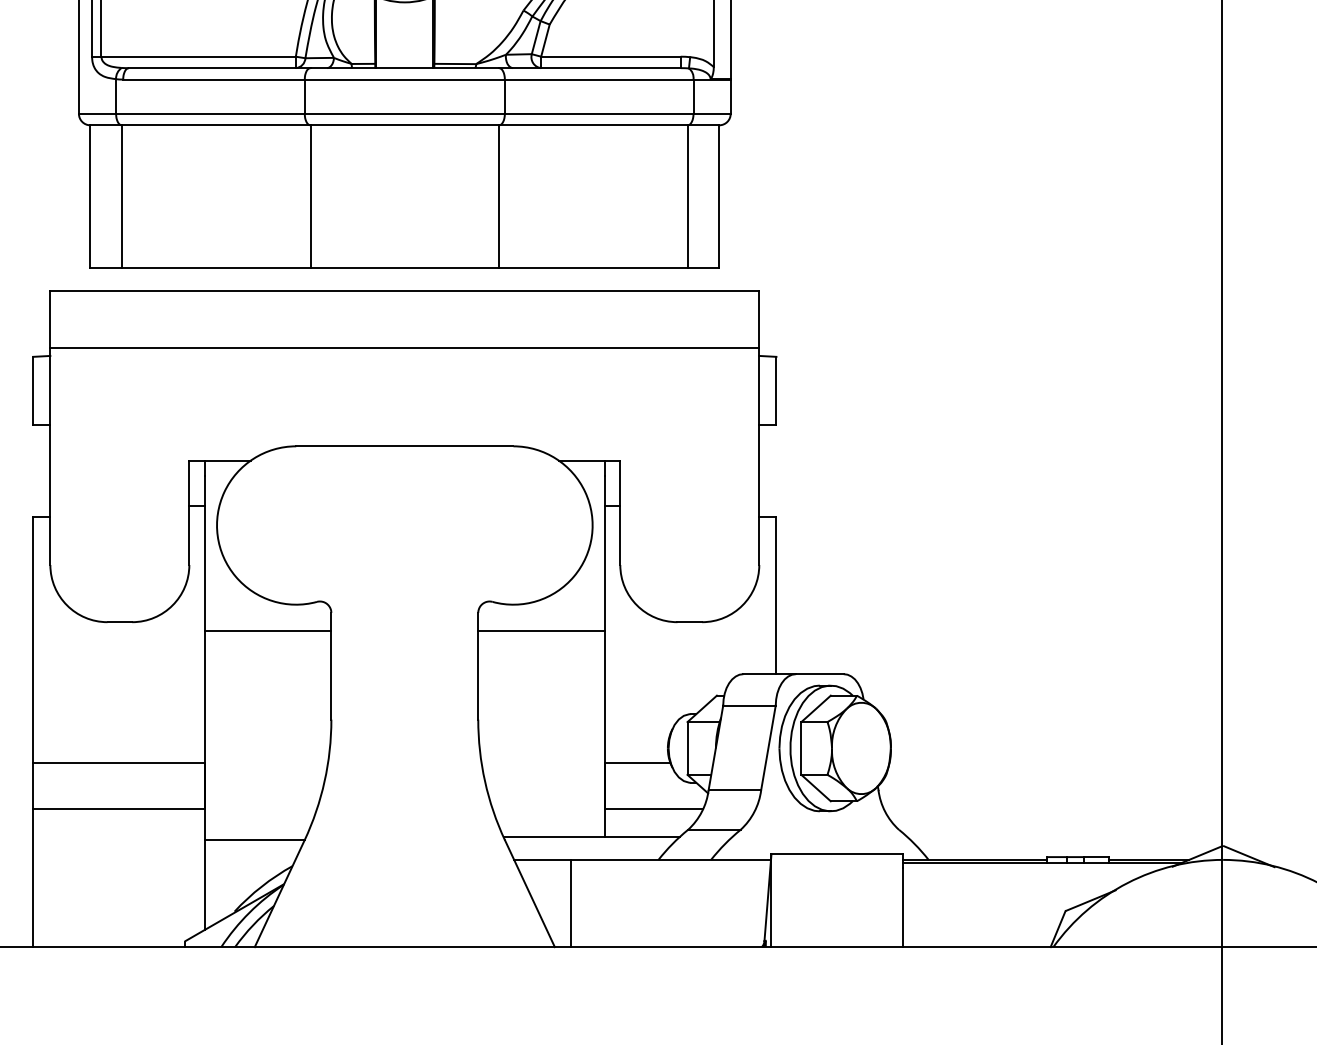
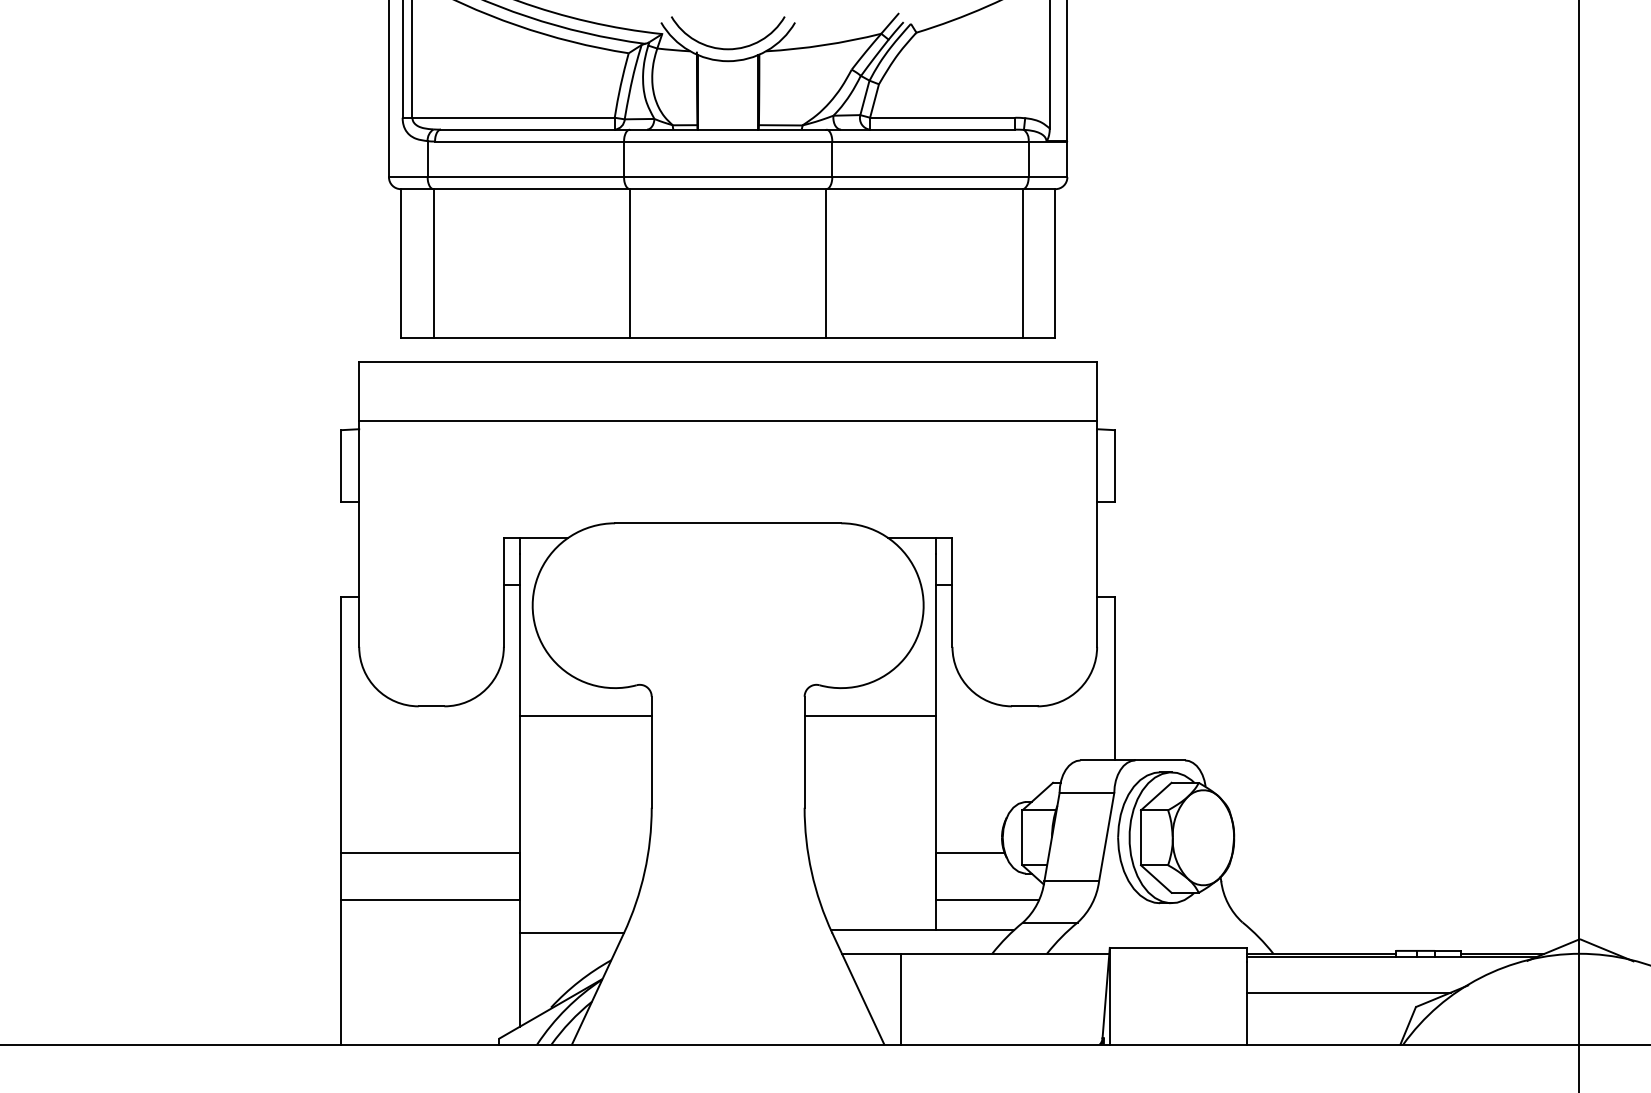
line: (1000, 897) -> (1348, 992), added

